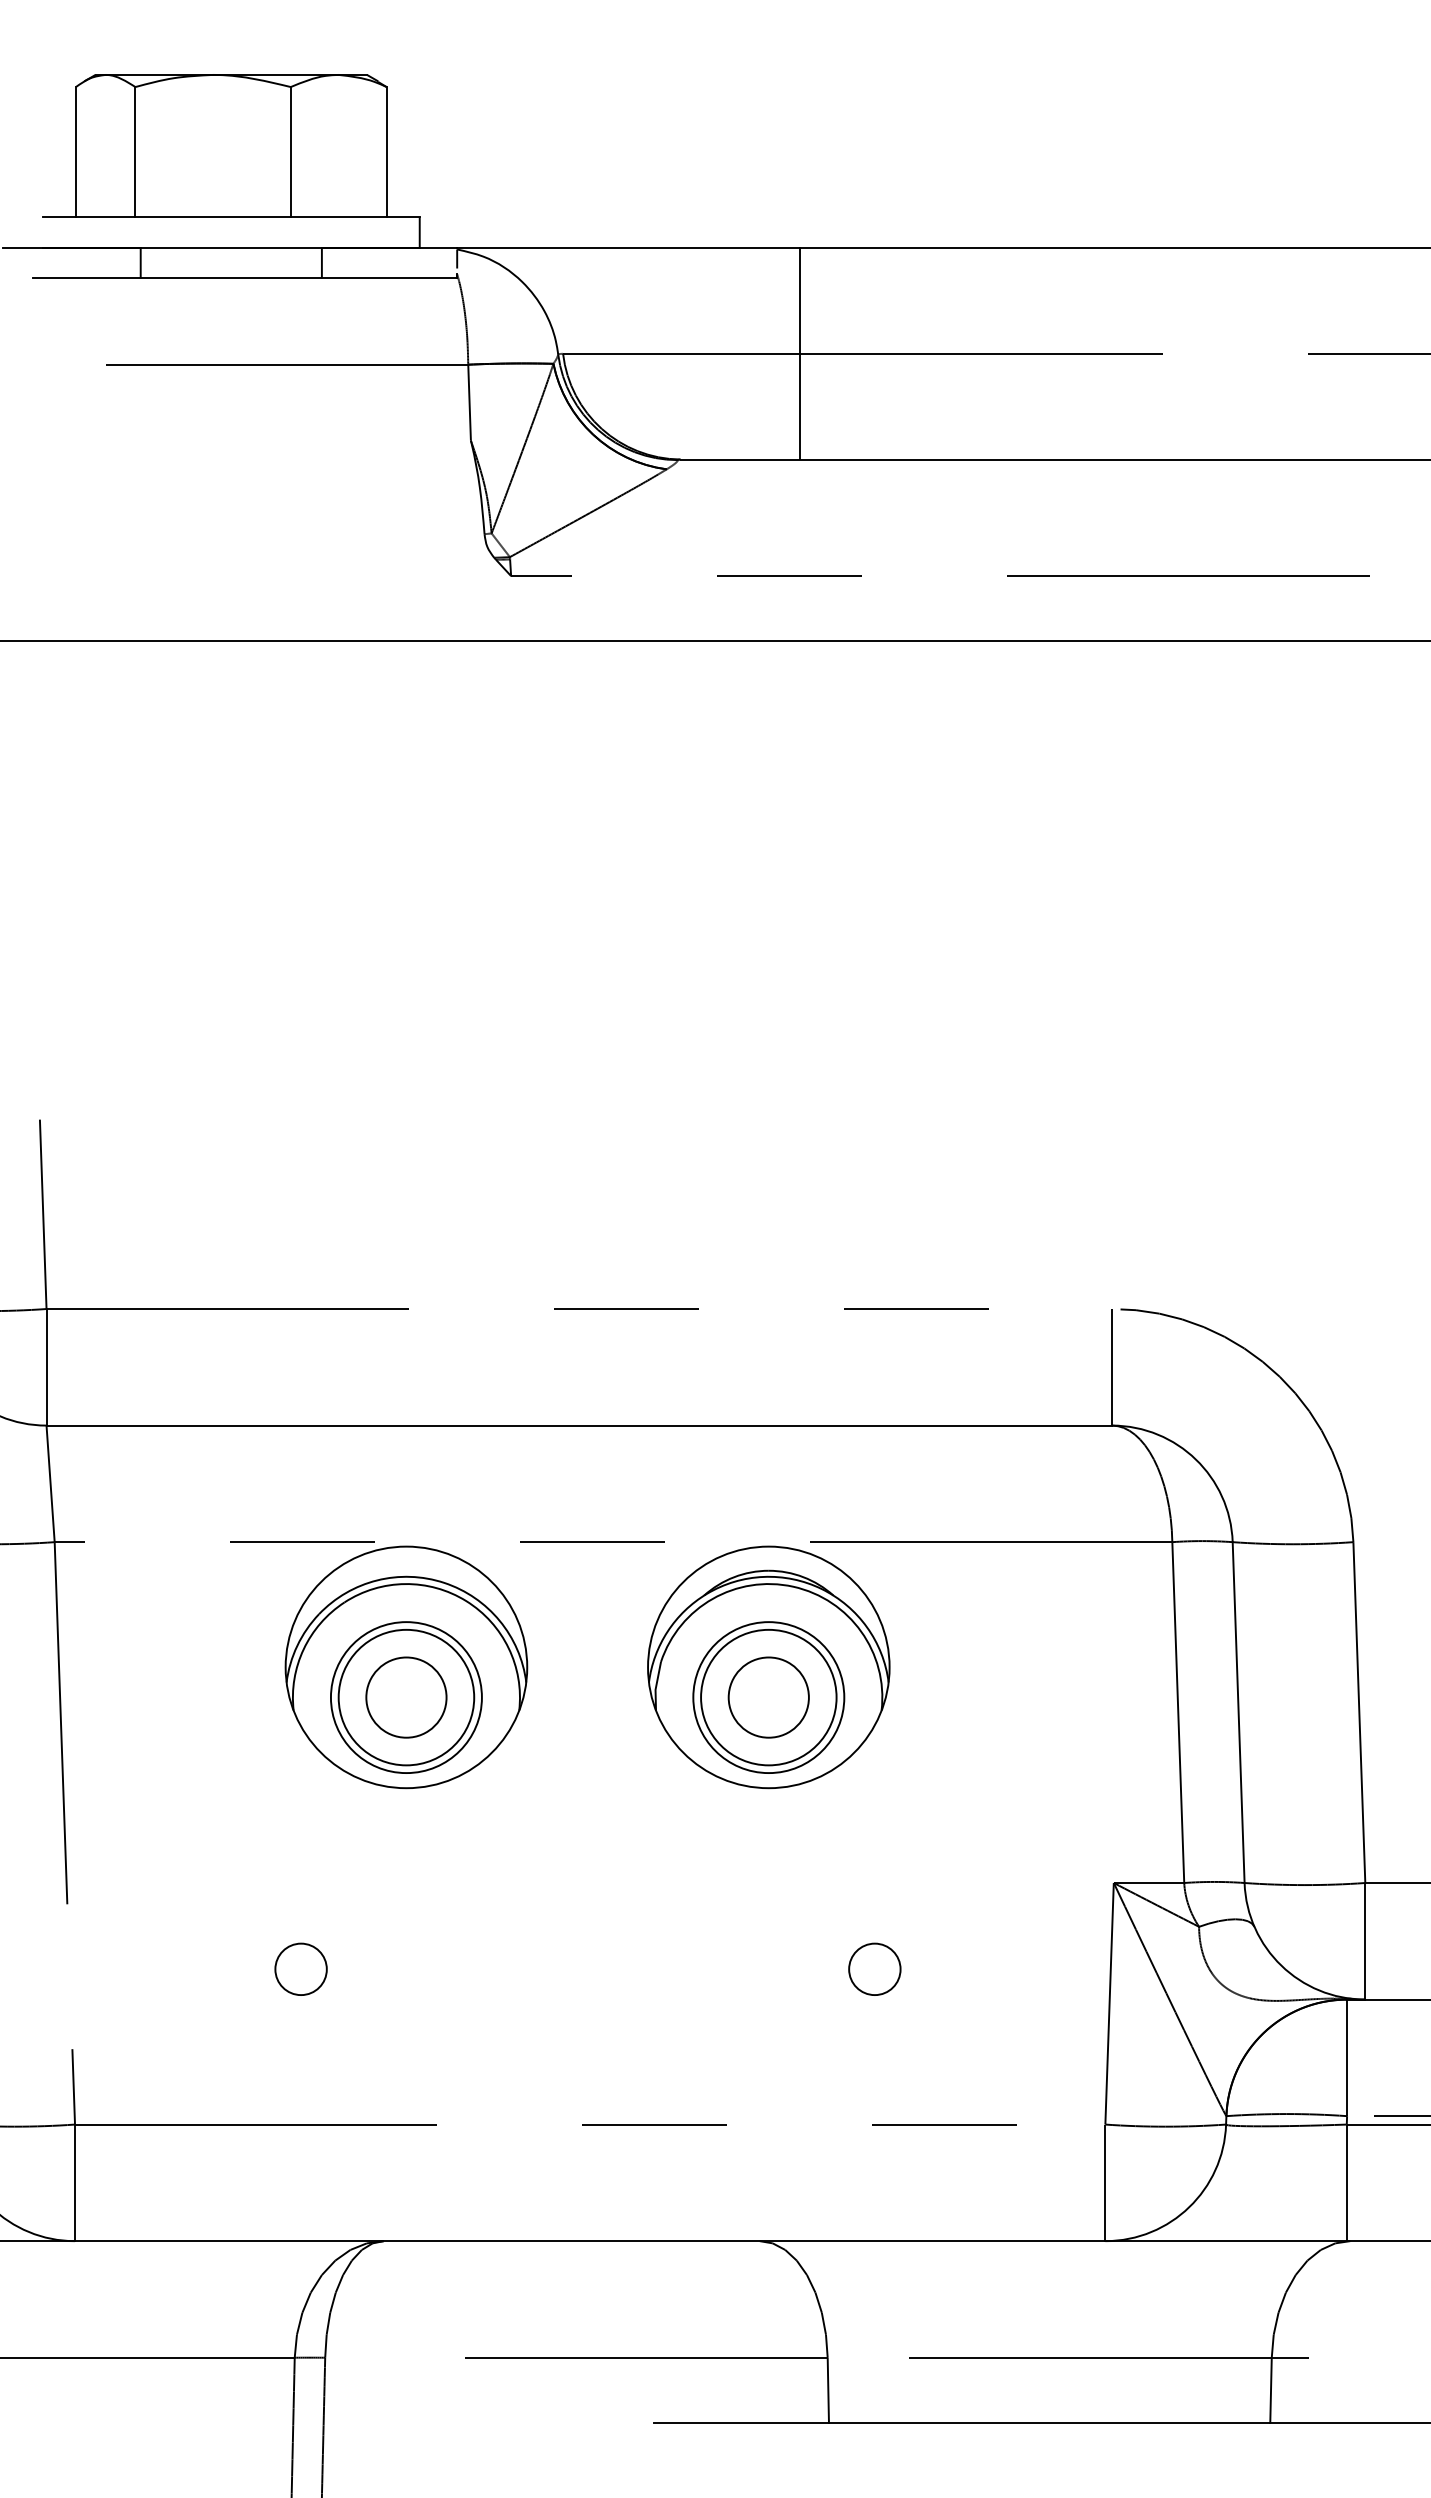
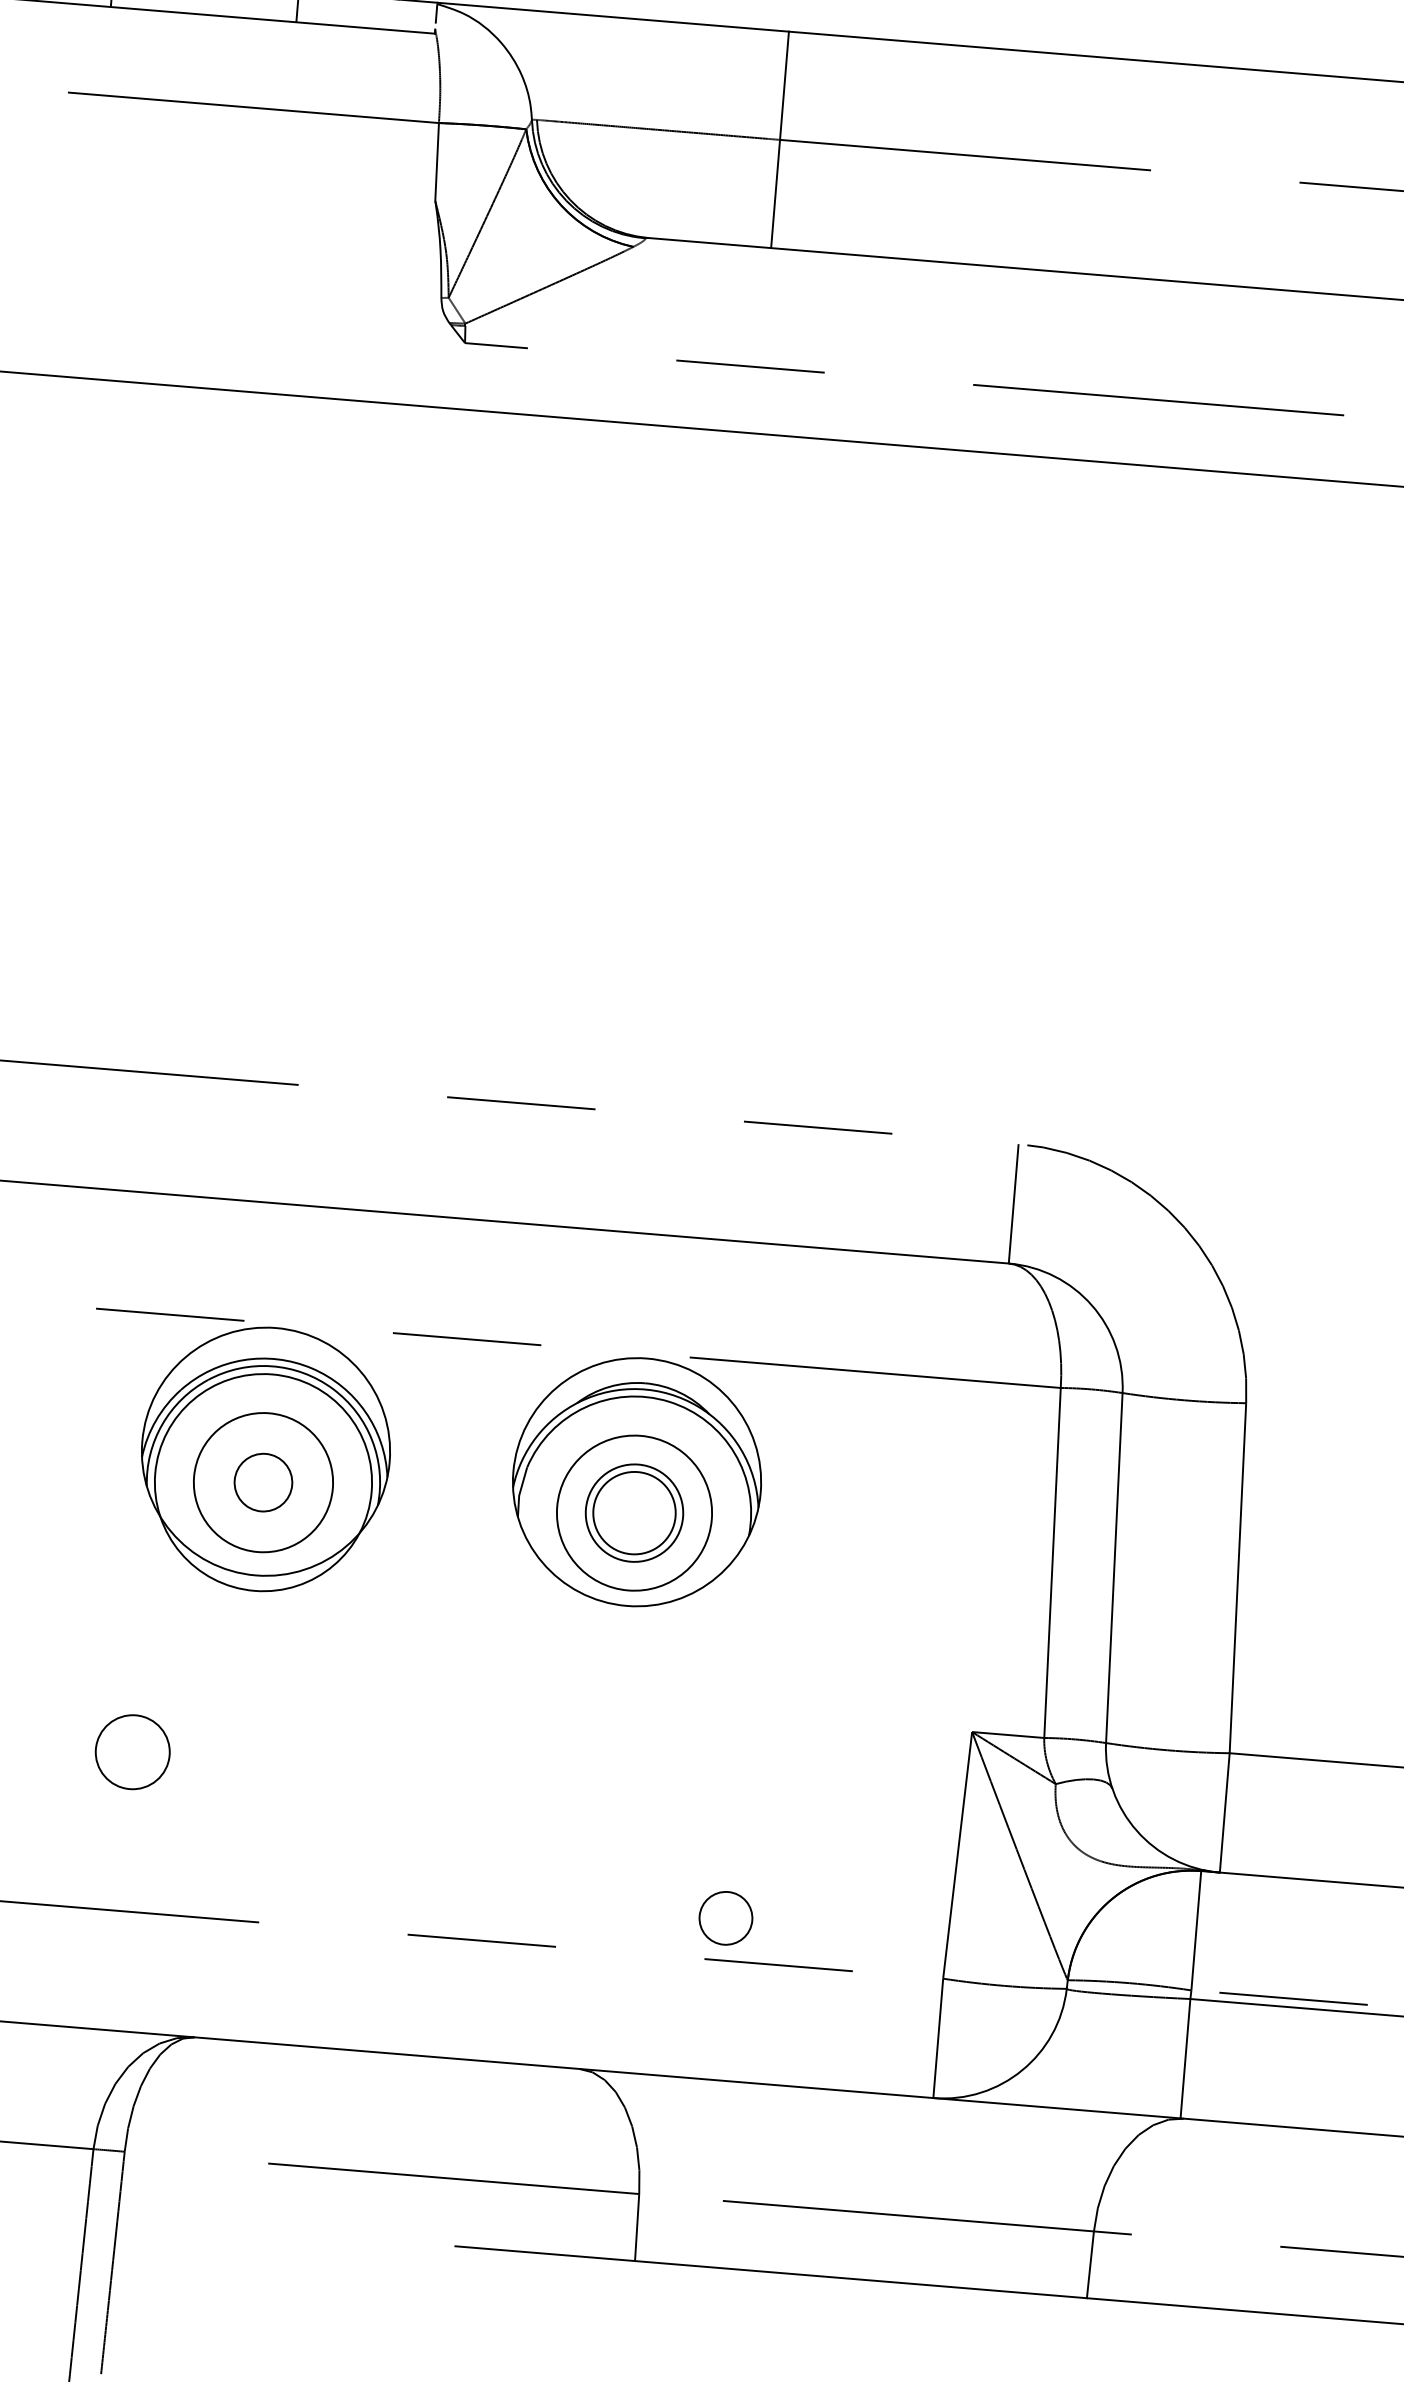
circle: (405, 1697) -> (262, 1482), size x1.4
circle: (406, 1697) -> (263, 1482), size x0.7
circle: (768, 1697) -> (634, 1513), size x0.7
circle: (300, 1968) -> (132, 1751), size x1.4
circle: (874, 1968) -> (725, 1917), moved

